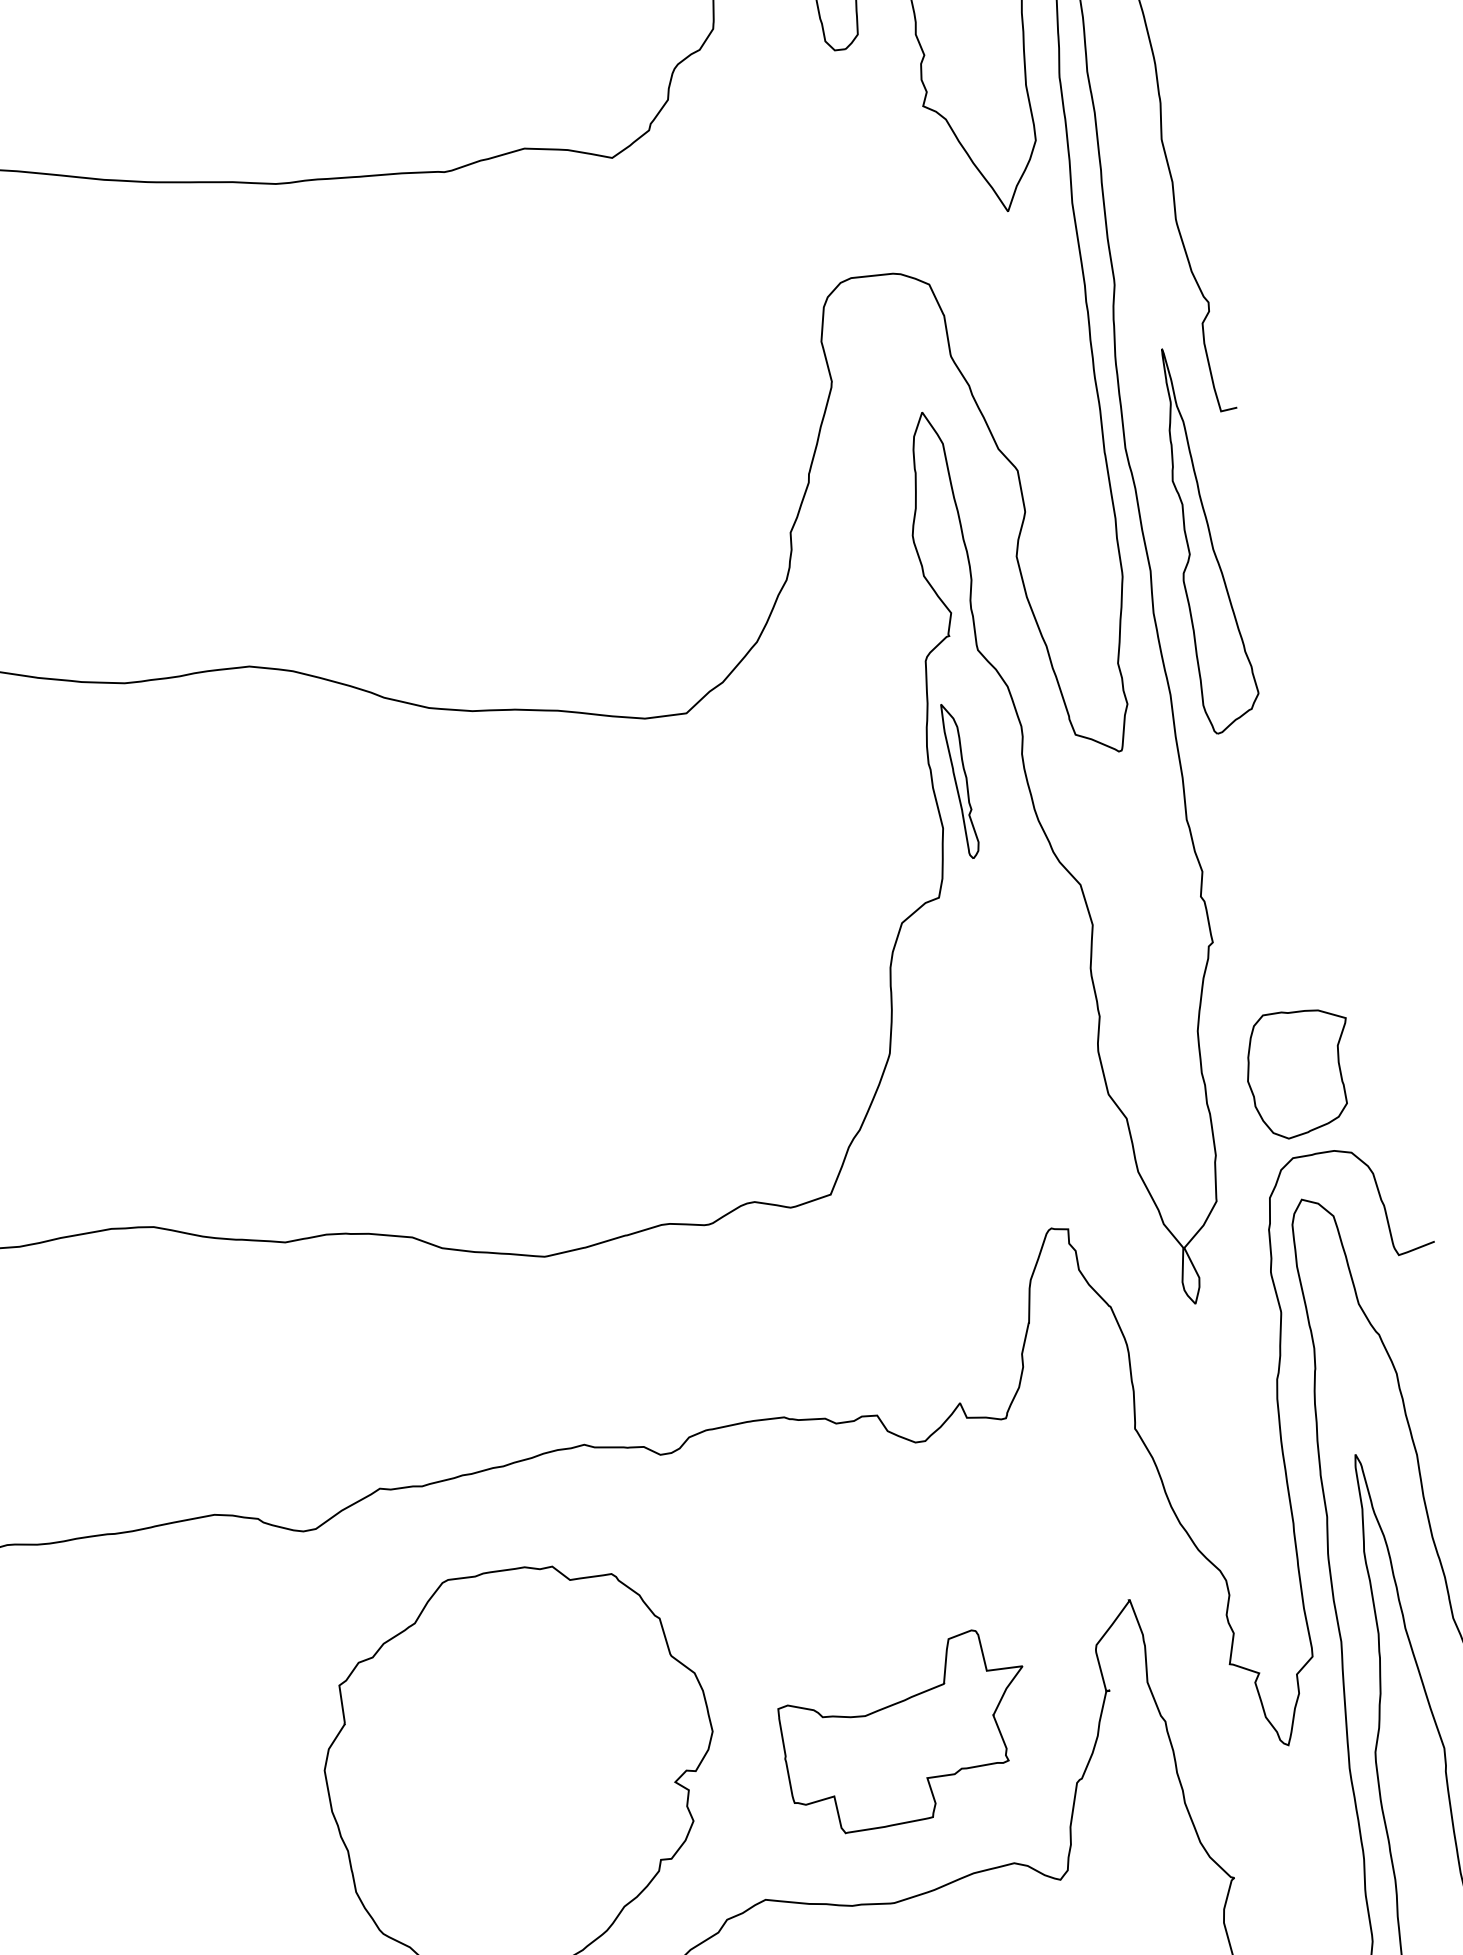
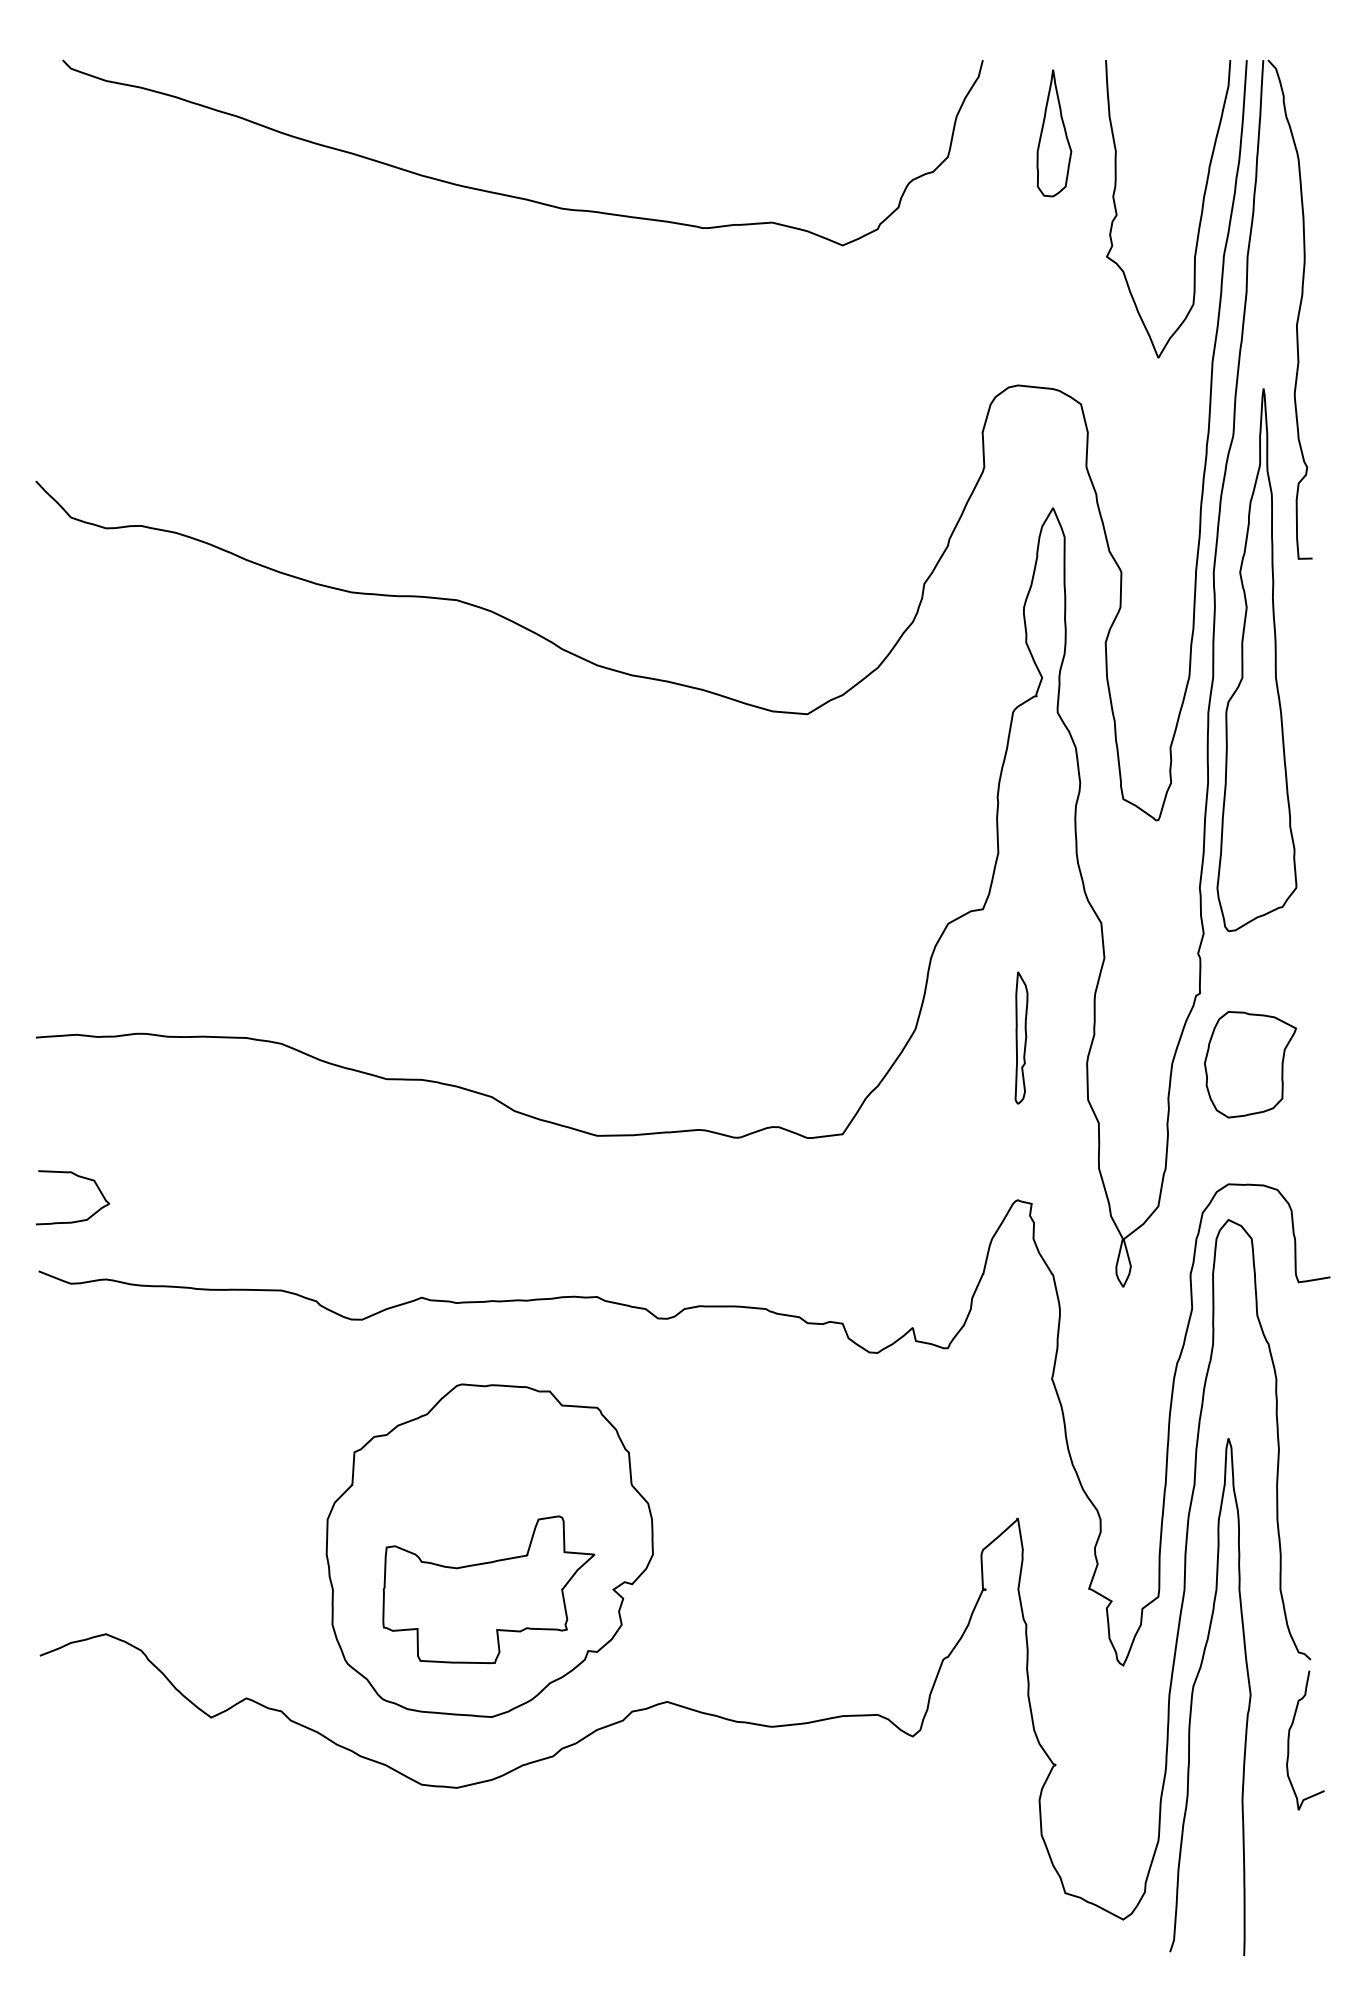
part: (1196, 540) -> (1256, 660), size x1.67
part: (961, 780) -> (1021, 1037), moved
part: (1301, 1071) -> (1250, 1064), moved
part: (907, 1733) -> (488, 1589), moved

